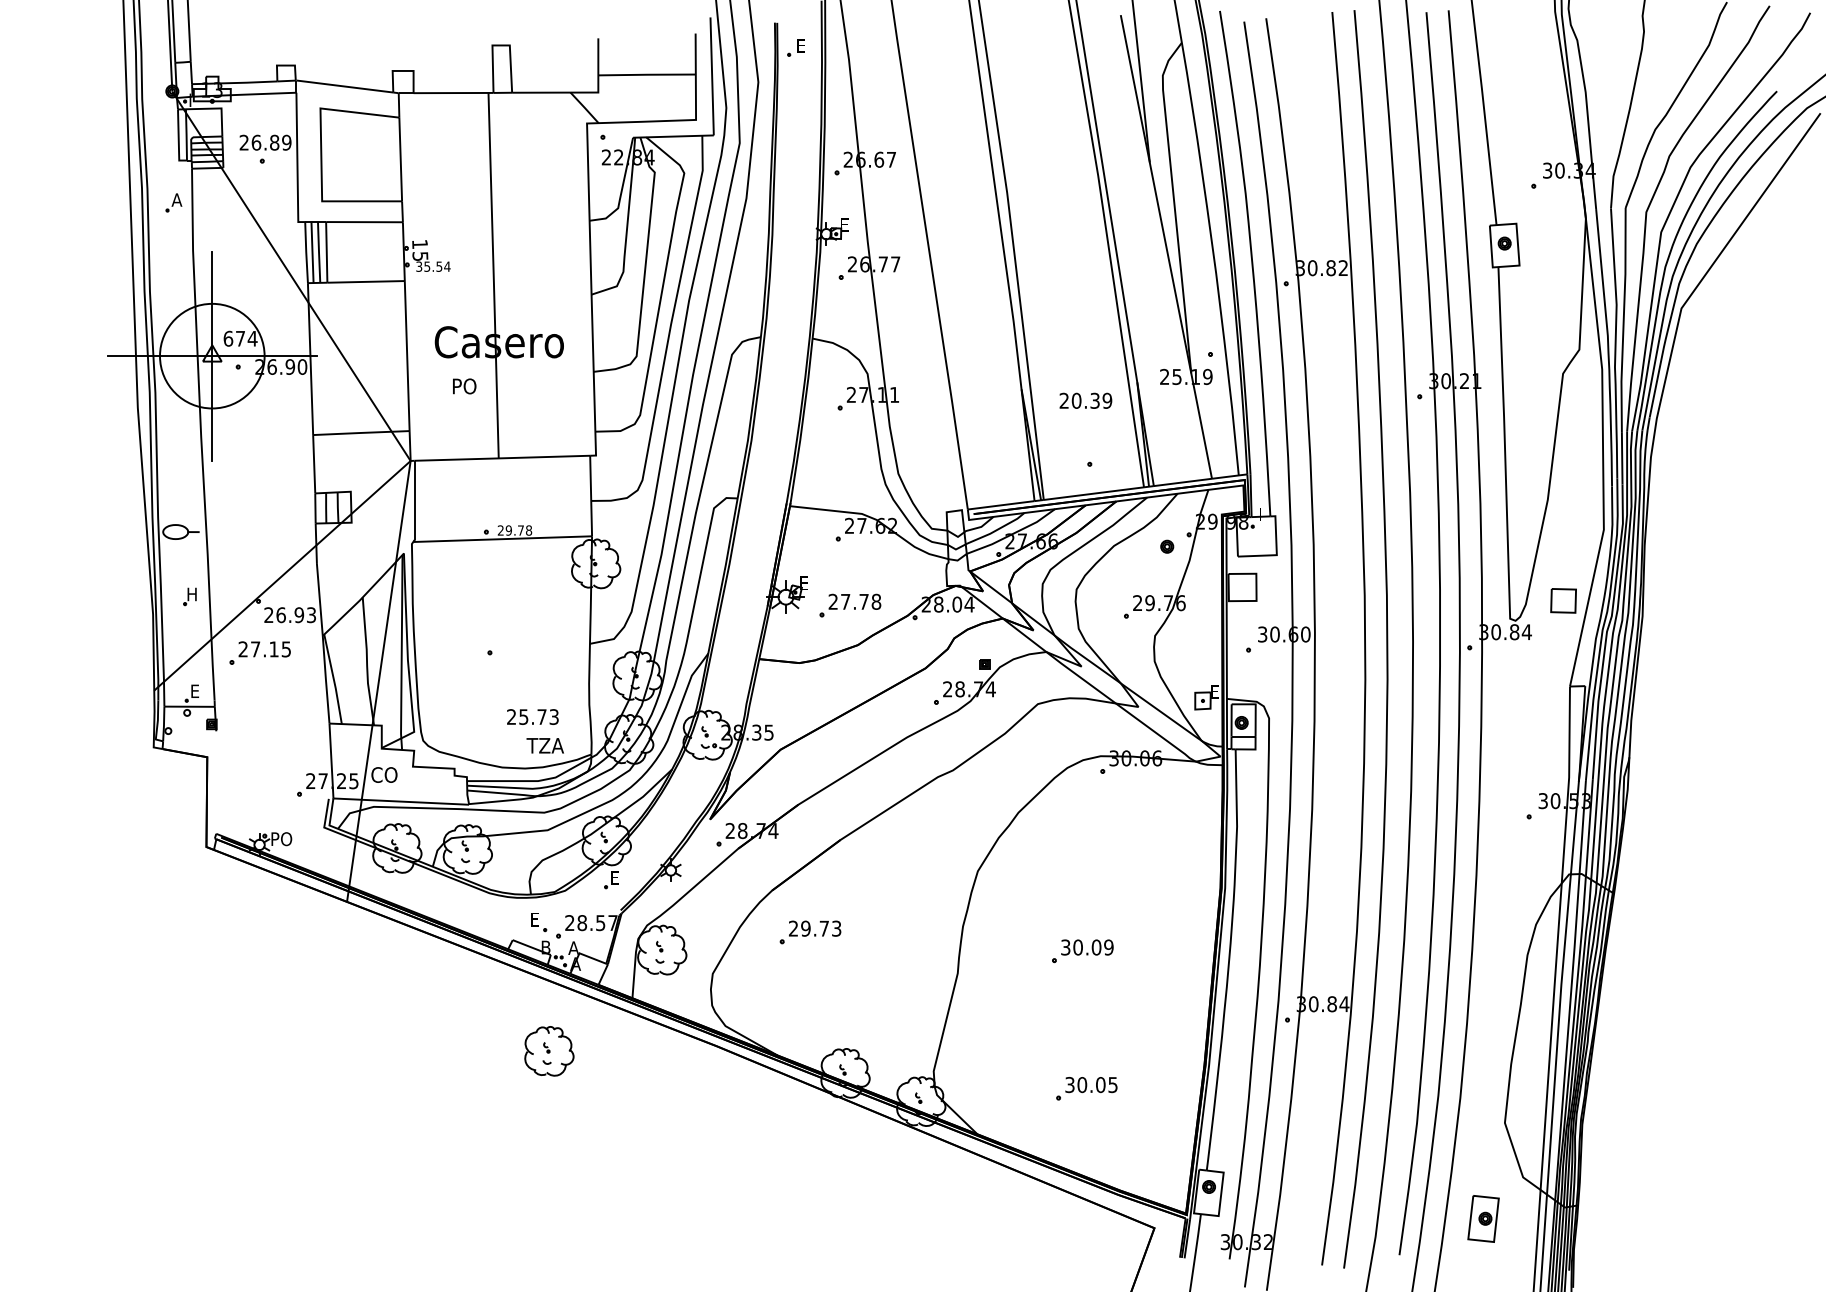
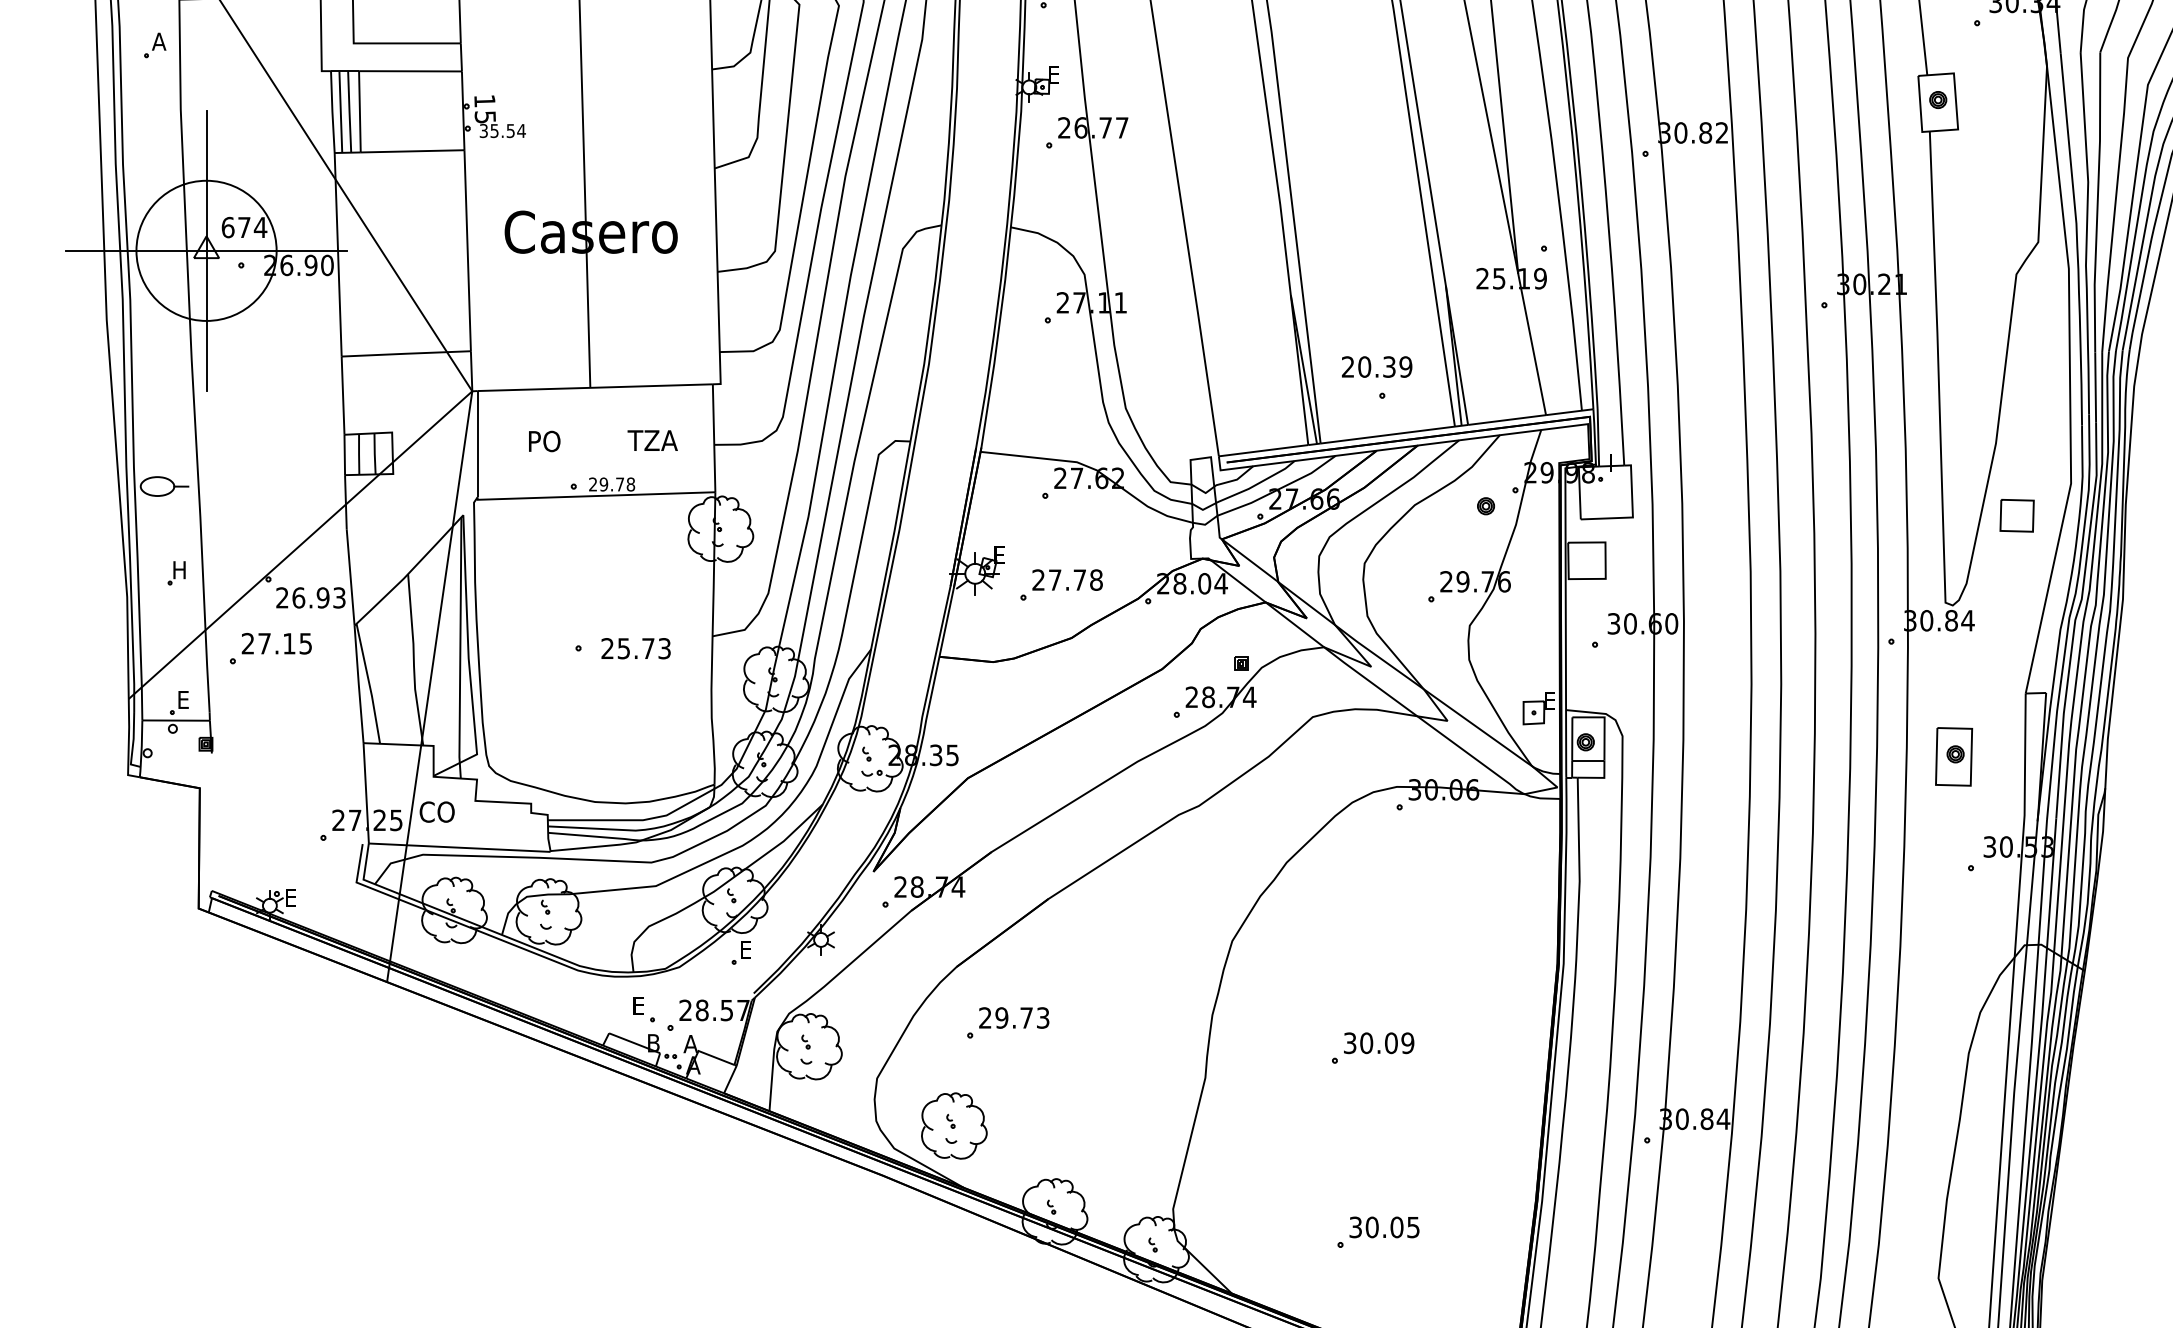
text: (464, 386) -> (544, 441), moved
text: (1085, 400) -> (1376, 366), moved
part: (1563, 600) -> (2017, 515), moved
text: (532, 716) -> (635, 647), moved
part: (1516, 733) -> (1954, 756), added
text: (544, 745) -> (651, 440), moved
text: (281, 839) -> (299, 898), PO -> E
part: (549, 1051) -> (954, 1126), moved

